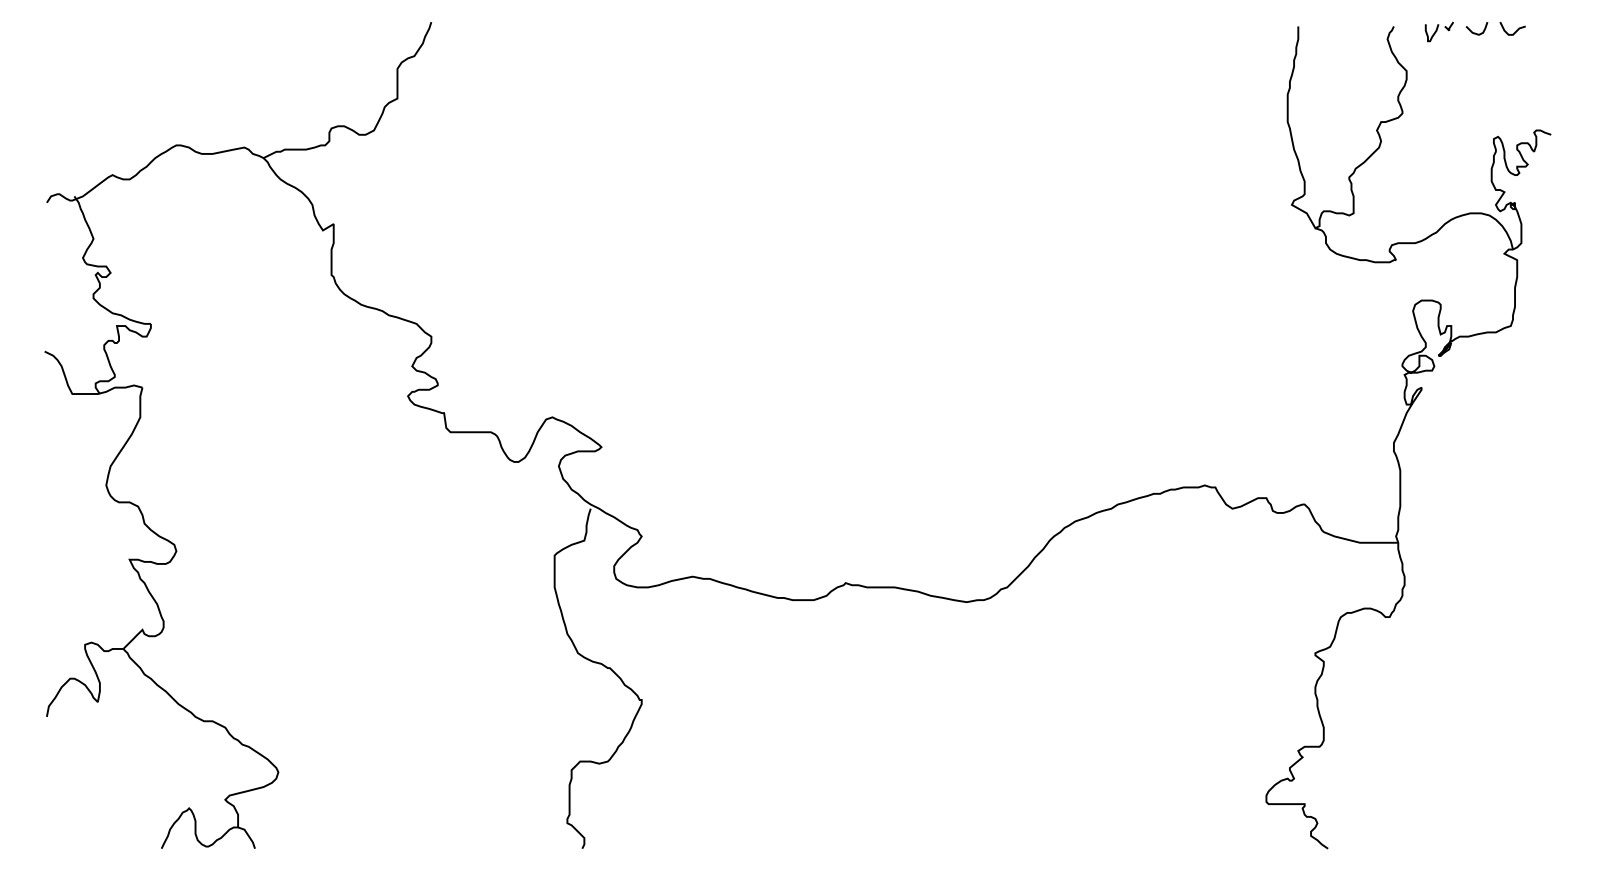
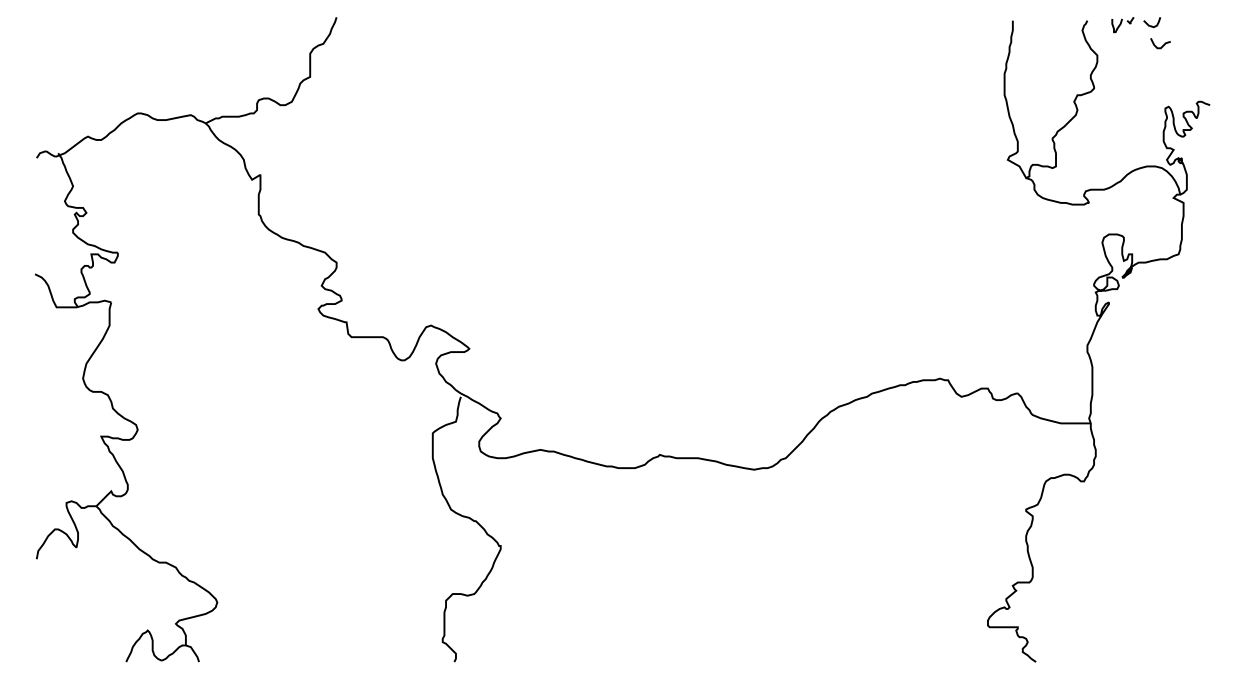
curve: (1515, 30) -> (1162, 44), moved

